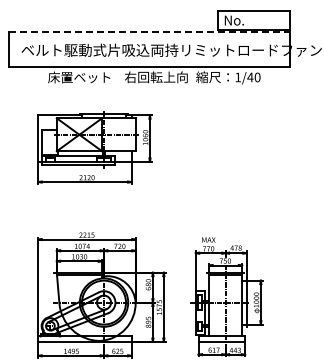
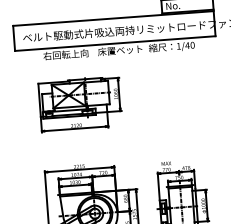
line: (149, 31) -> (113, 18), dashed -> solid
text: (79, 77) -> (65, 54), 床置ベット -> 右回転上向
text: (155, 77) -> (119, 50), 右回転上向 -> 床置ベット

